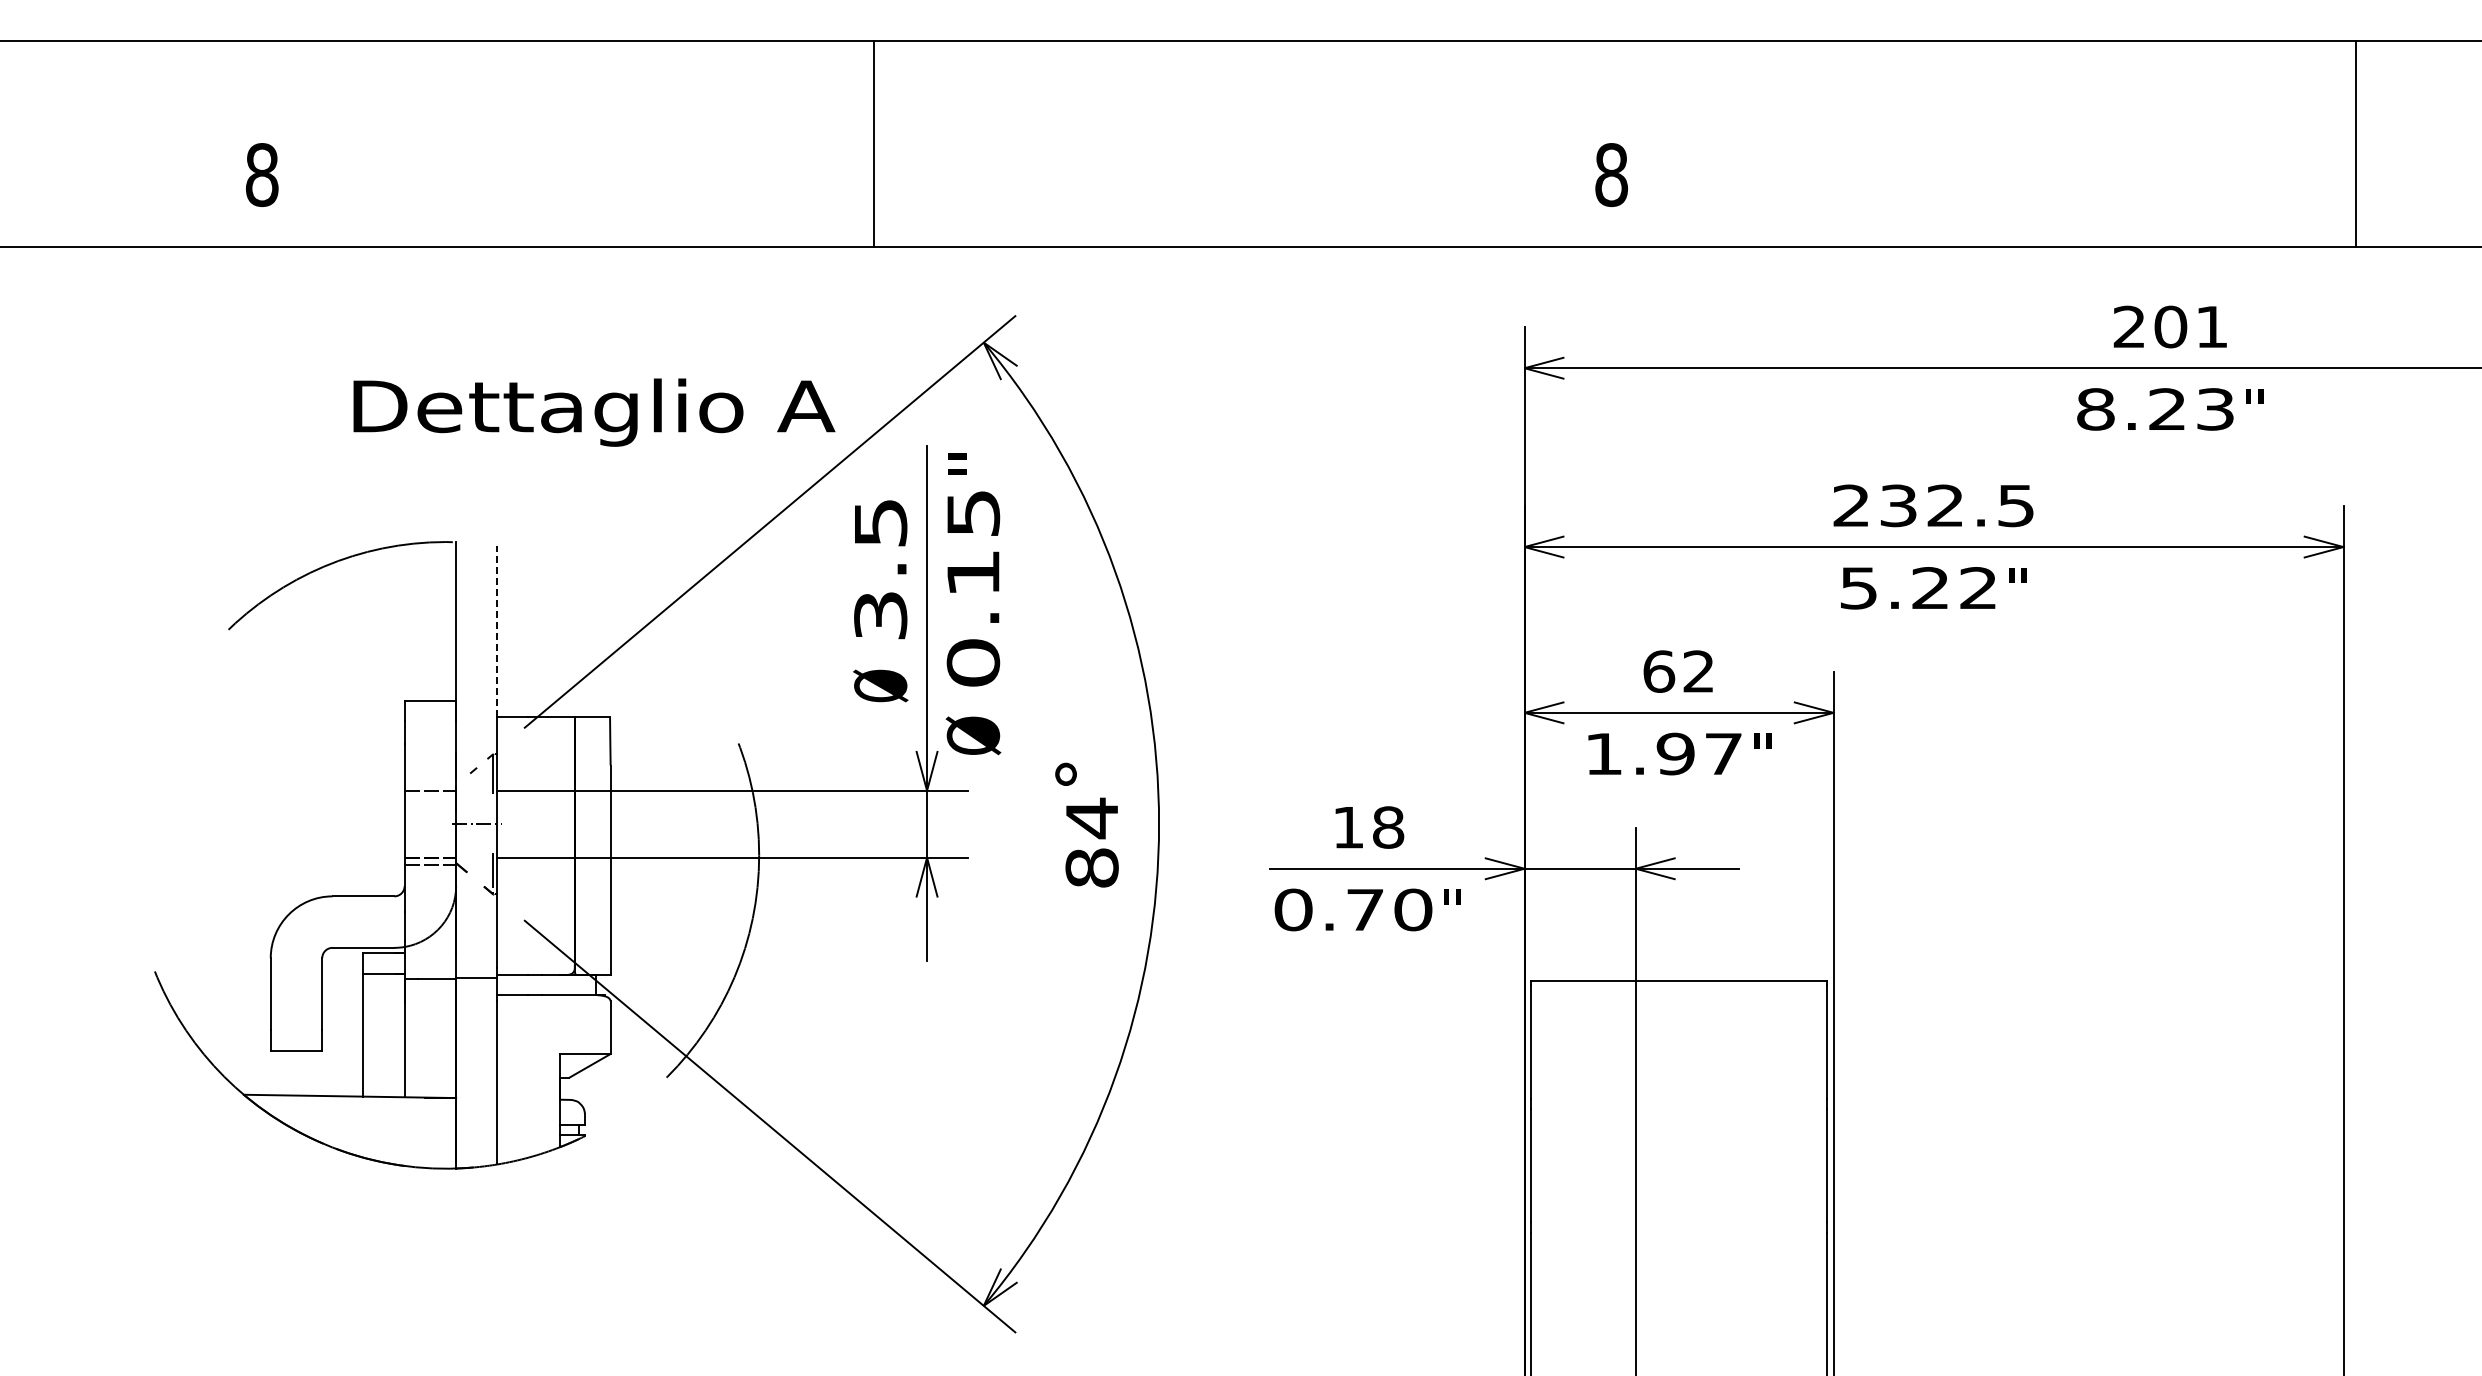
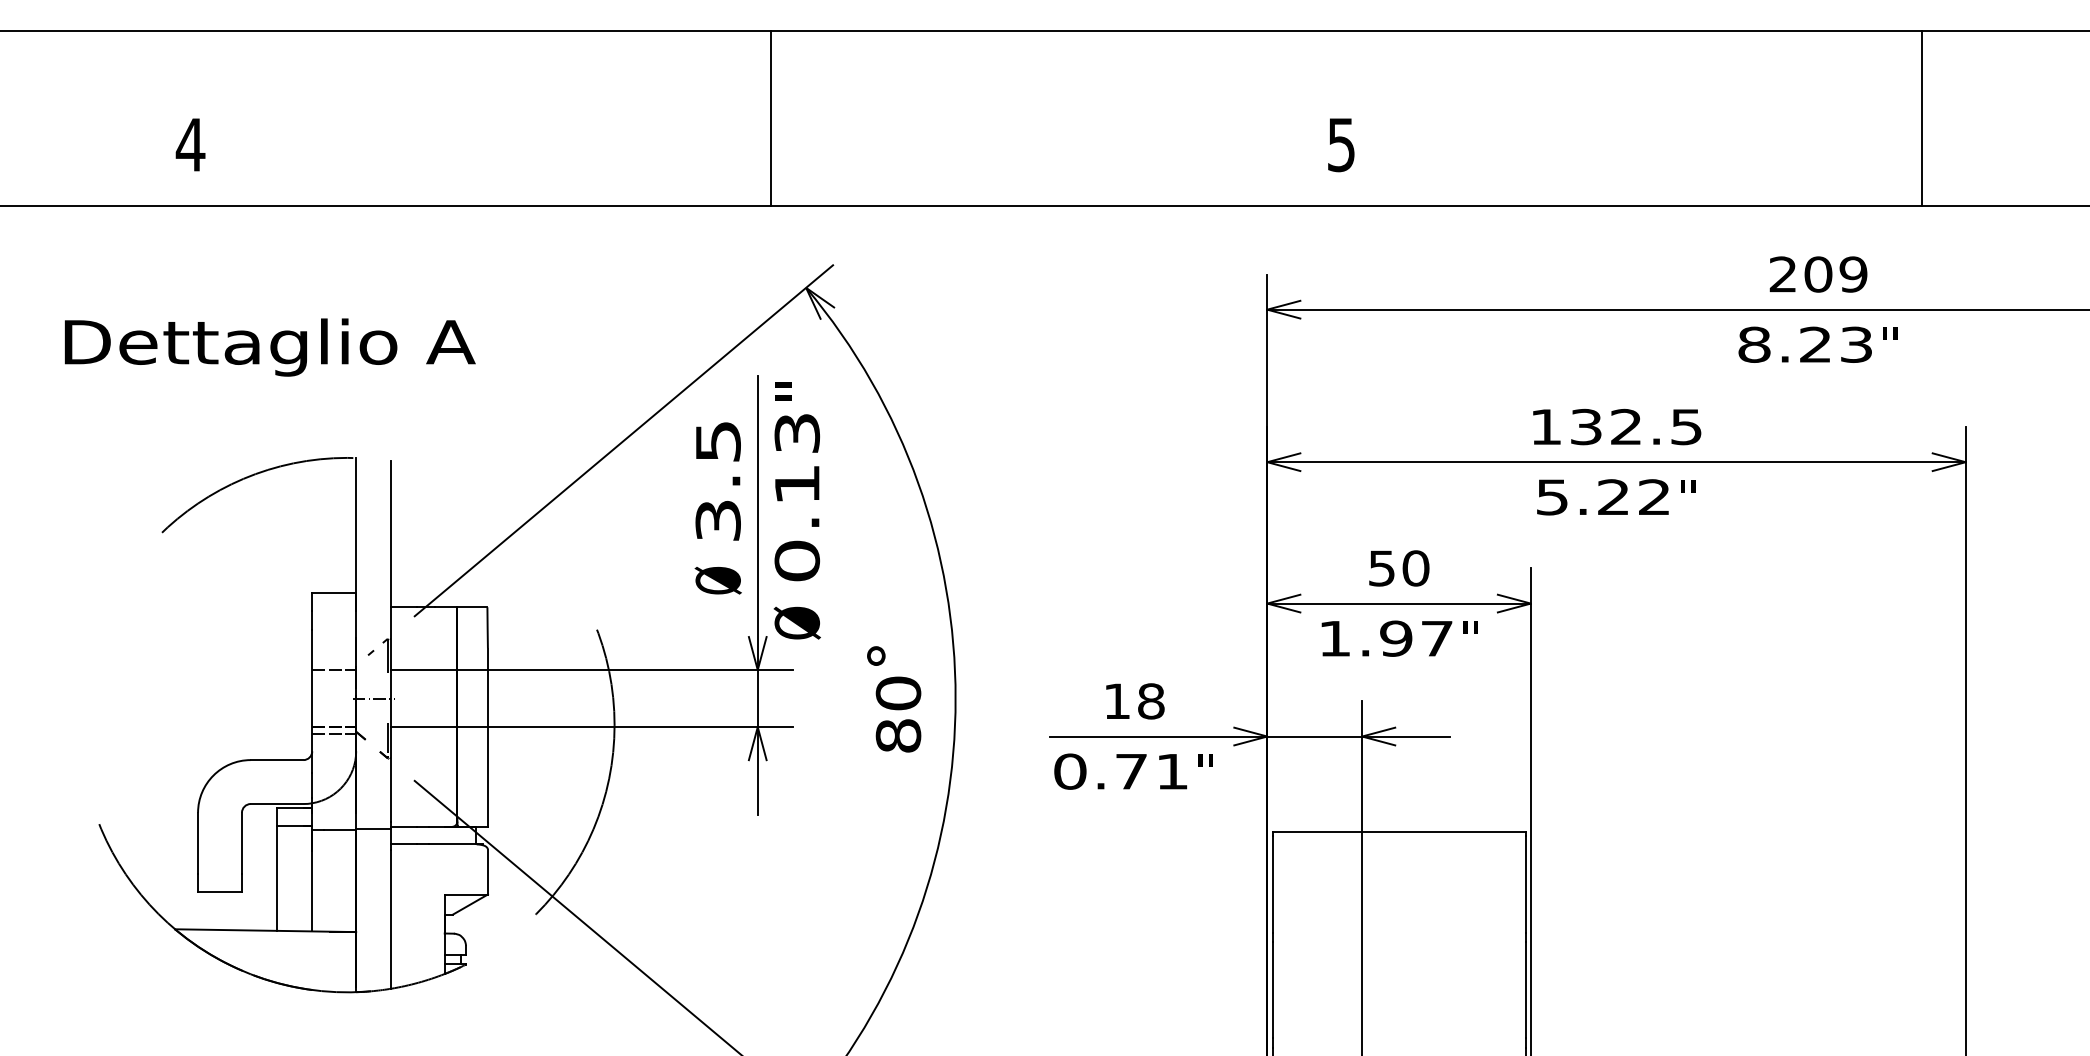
line: (873, 144) -> (770, 118), moved
line: (2356, 144) -> (1922, 118), moved
text: (261, 175) -> (190, 145), 8 -> 4
text: (1611, 175) -> (1341, 145), 8 -> 5
text: (2211, 326) -> (1853, 274), 201 -> 209
text: (594, 412) -> (270, 347), moved
text: (1850, 505) -> (1545, 426), 232.5 -> 132.5
text: (972, 512) -> (796, 432), 0.15 -> 0.13
line: (497, 631) -> (391, 534), dashed -> solid
text: (1678, 671) -> (1398, 568), 62 -> 50
text: (1091, 818) -> (897, 693), 84 -> 80
text: (1413, 909) -> (1172, 771), 0.70 -> 0.71

